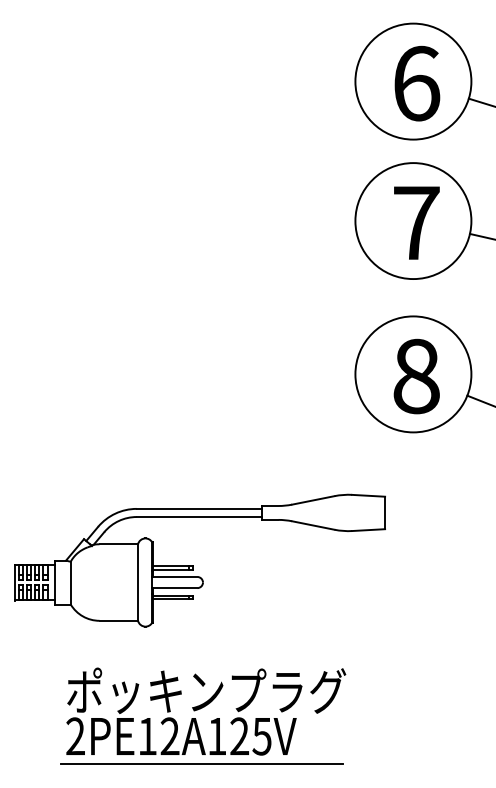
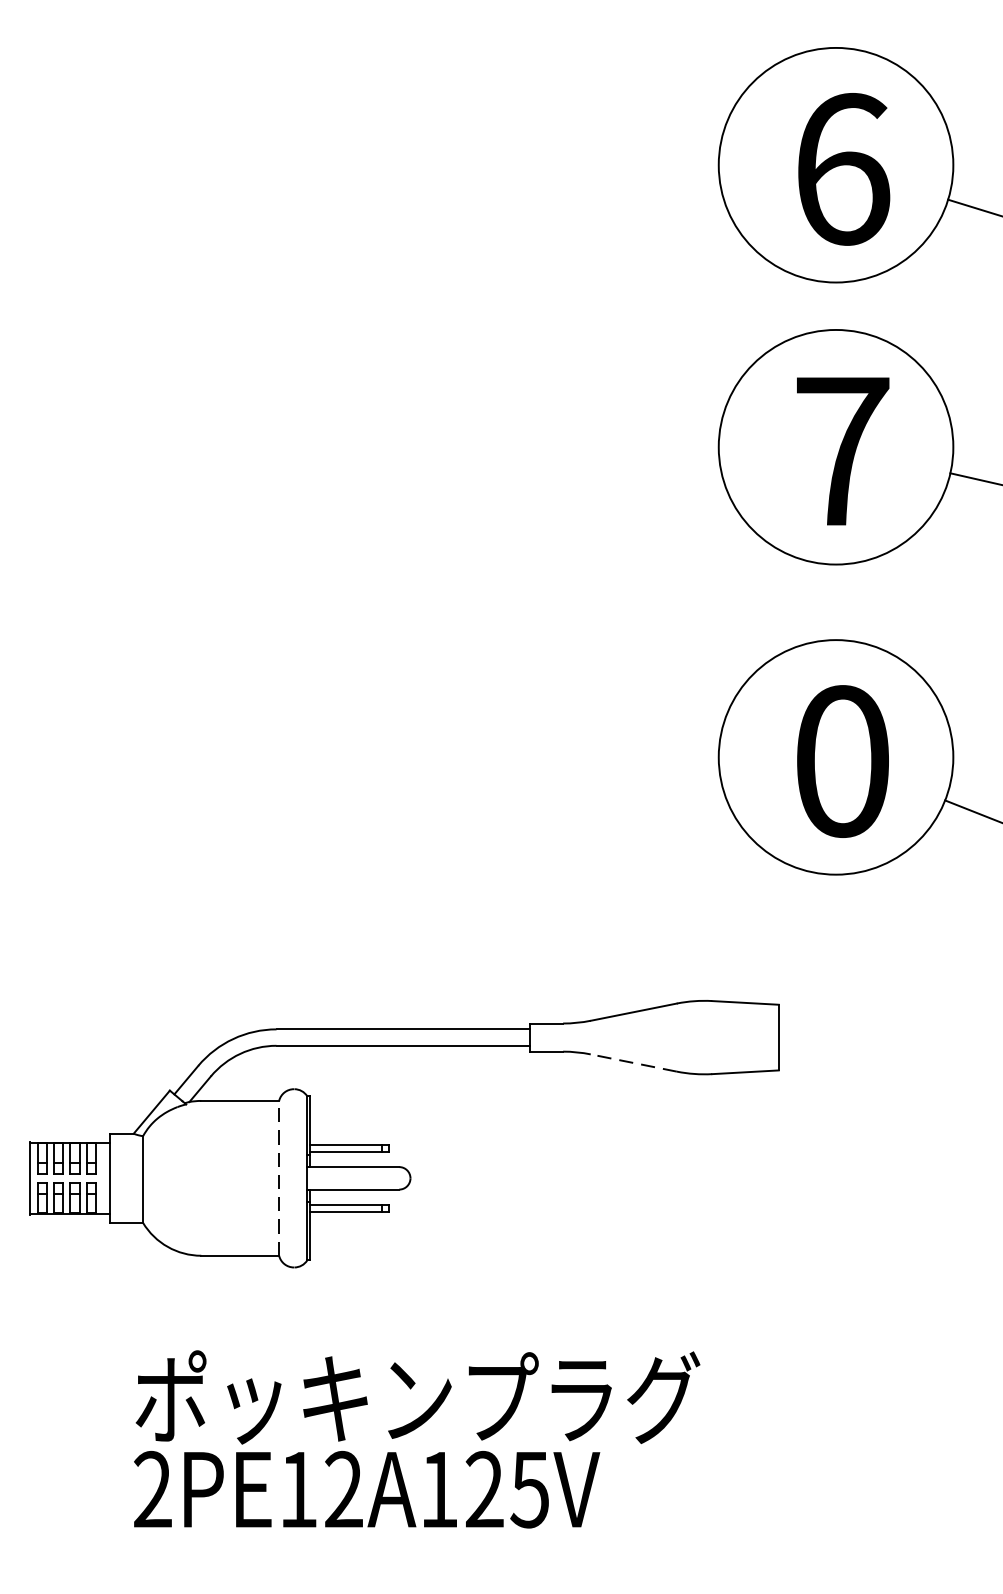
text: (416, 376) -> (842, 761), 8 -> 0
line: (313, 525) -> (633, 1062), solid -> dashed
line: (138, 582) -> (280, 1178), solid -> dashed
line: (201, 764) -> (407, 1546), removed

